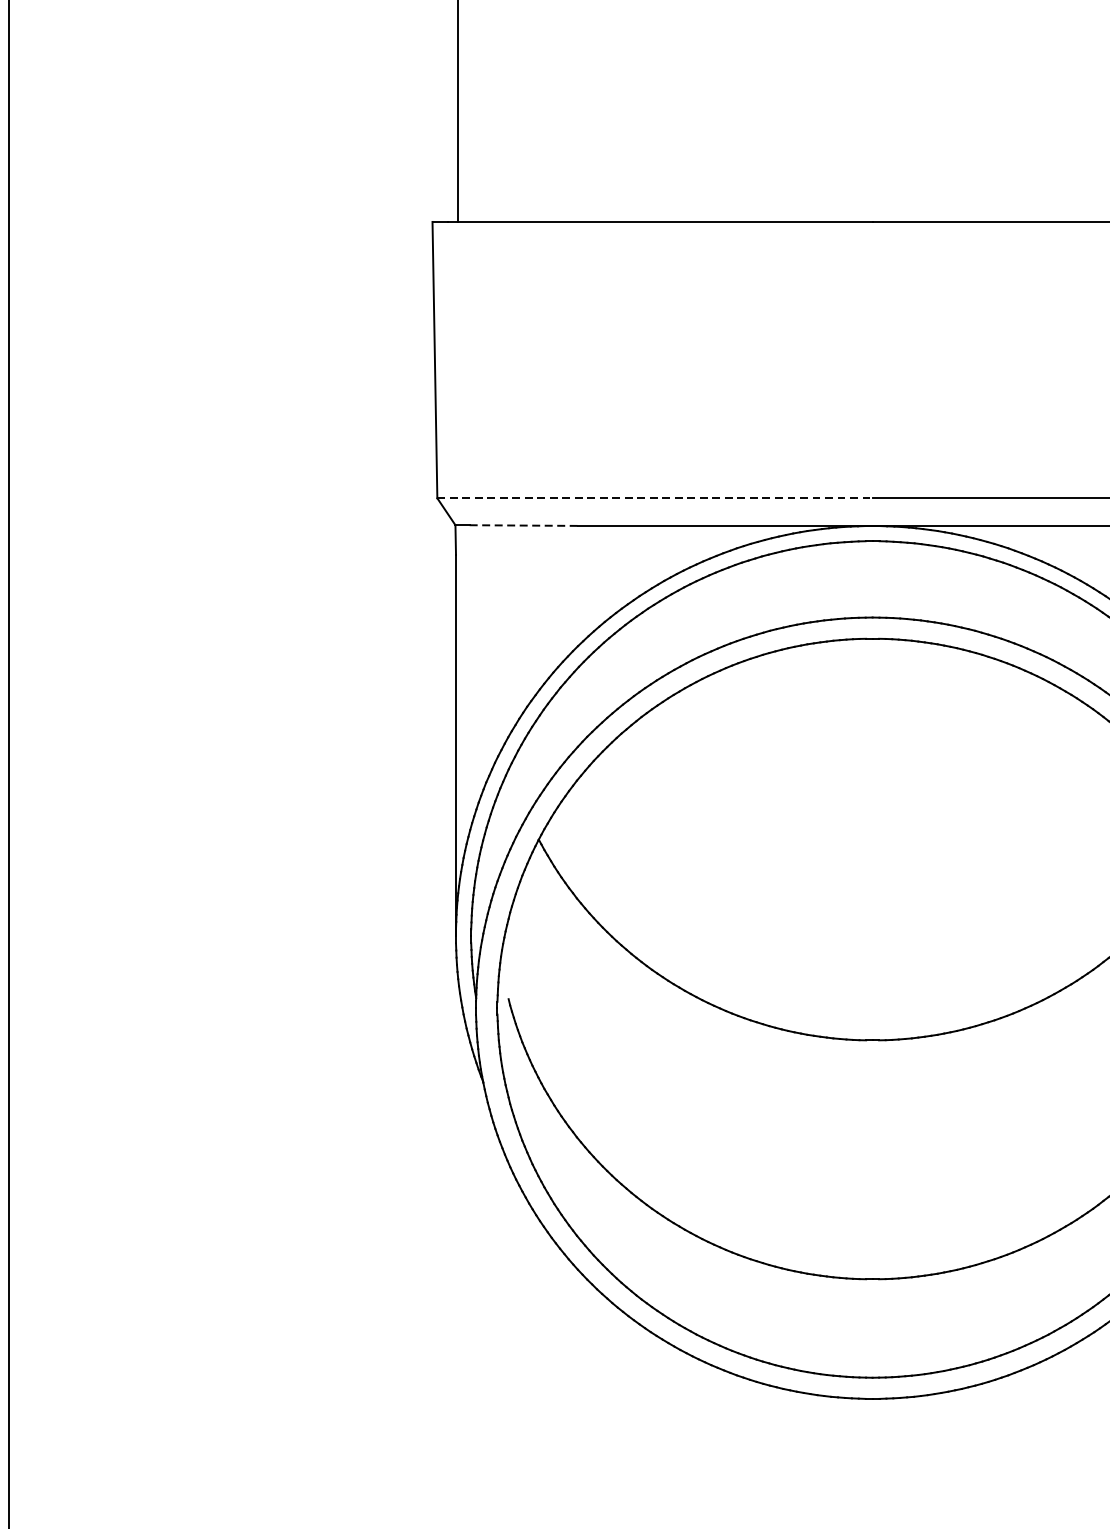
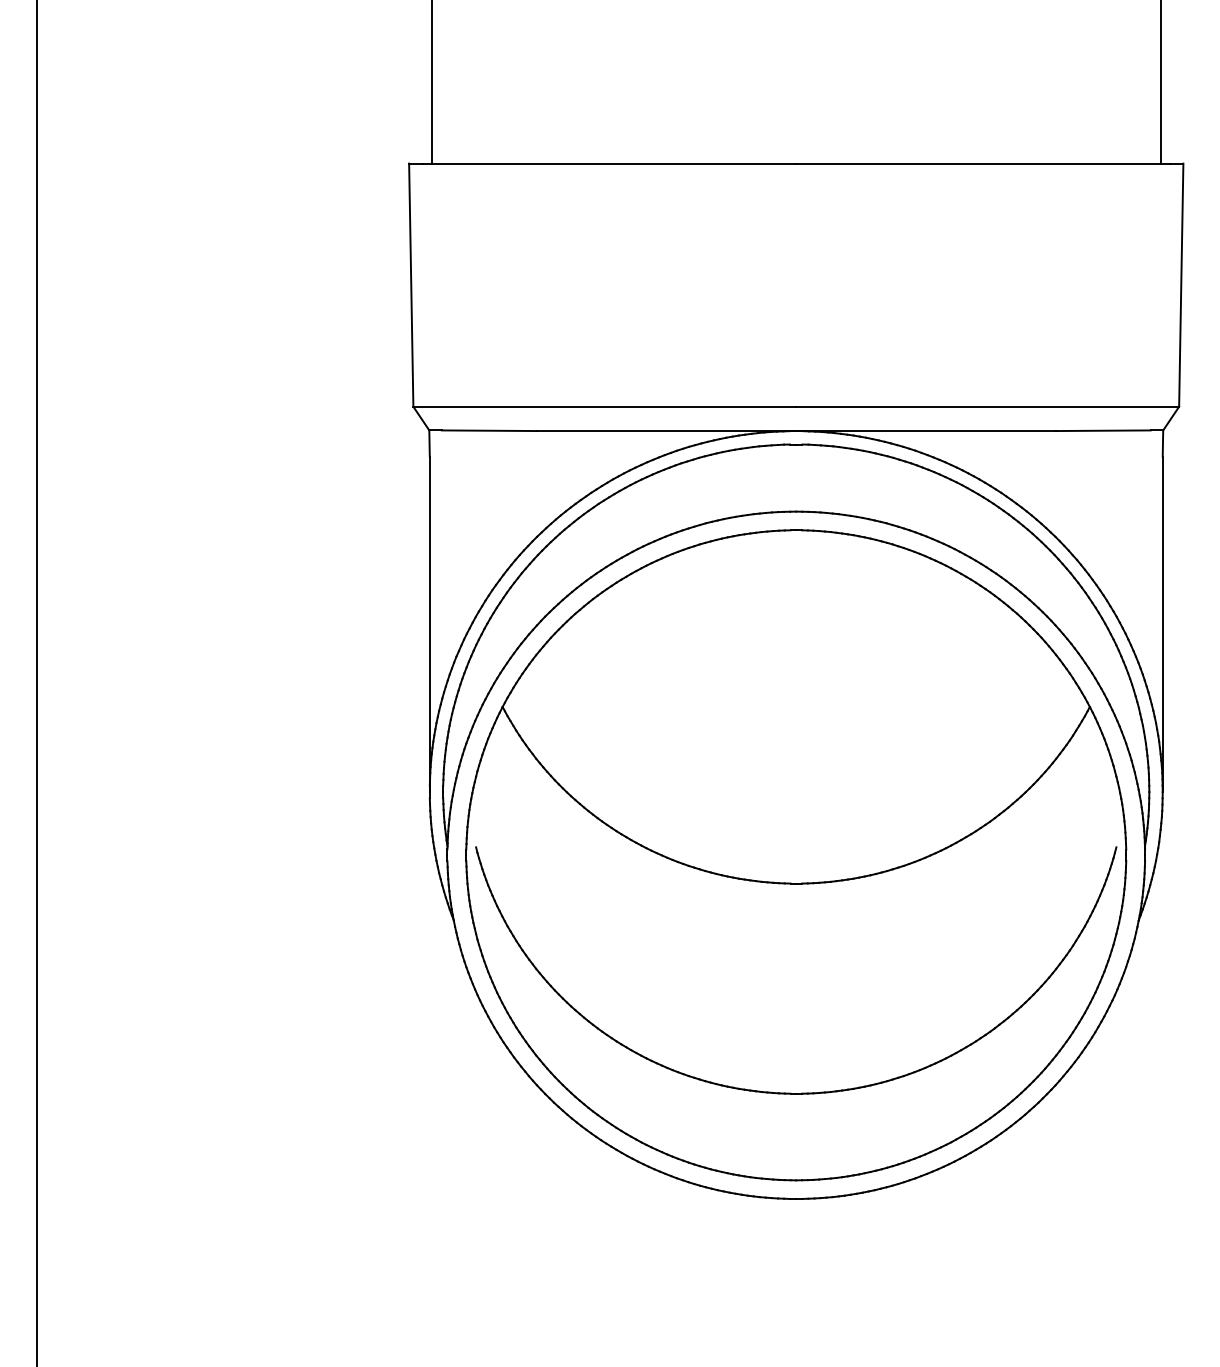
line: (655, 498) -> (605, 406), dashed -> solid
line: (523, 525) -> (489, 430), dashed -> solid

